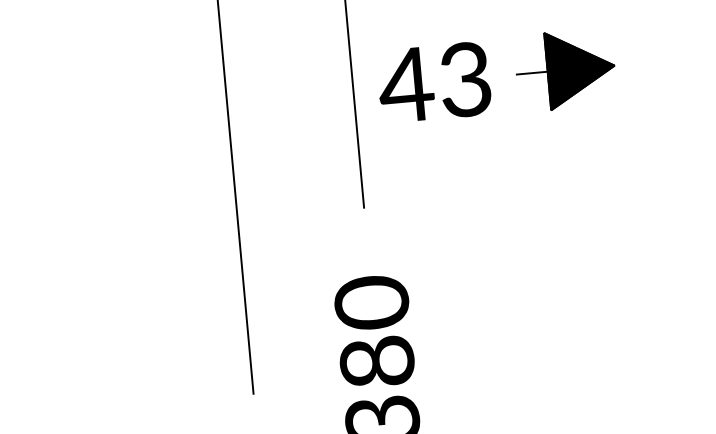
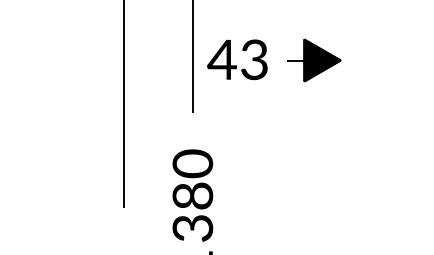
part: (566, 69) -> (314, 60), moved
text: (434, 81) -> (237, 59), moved

